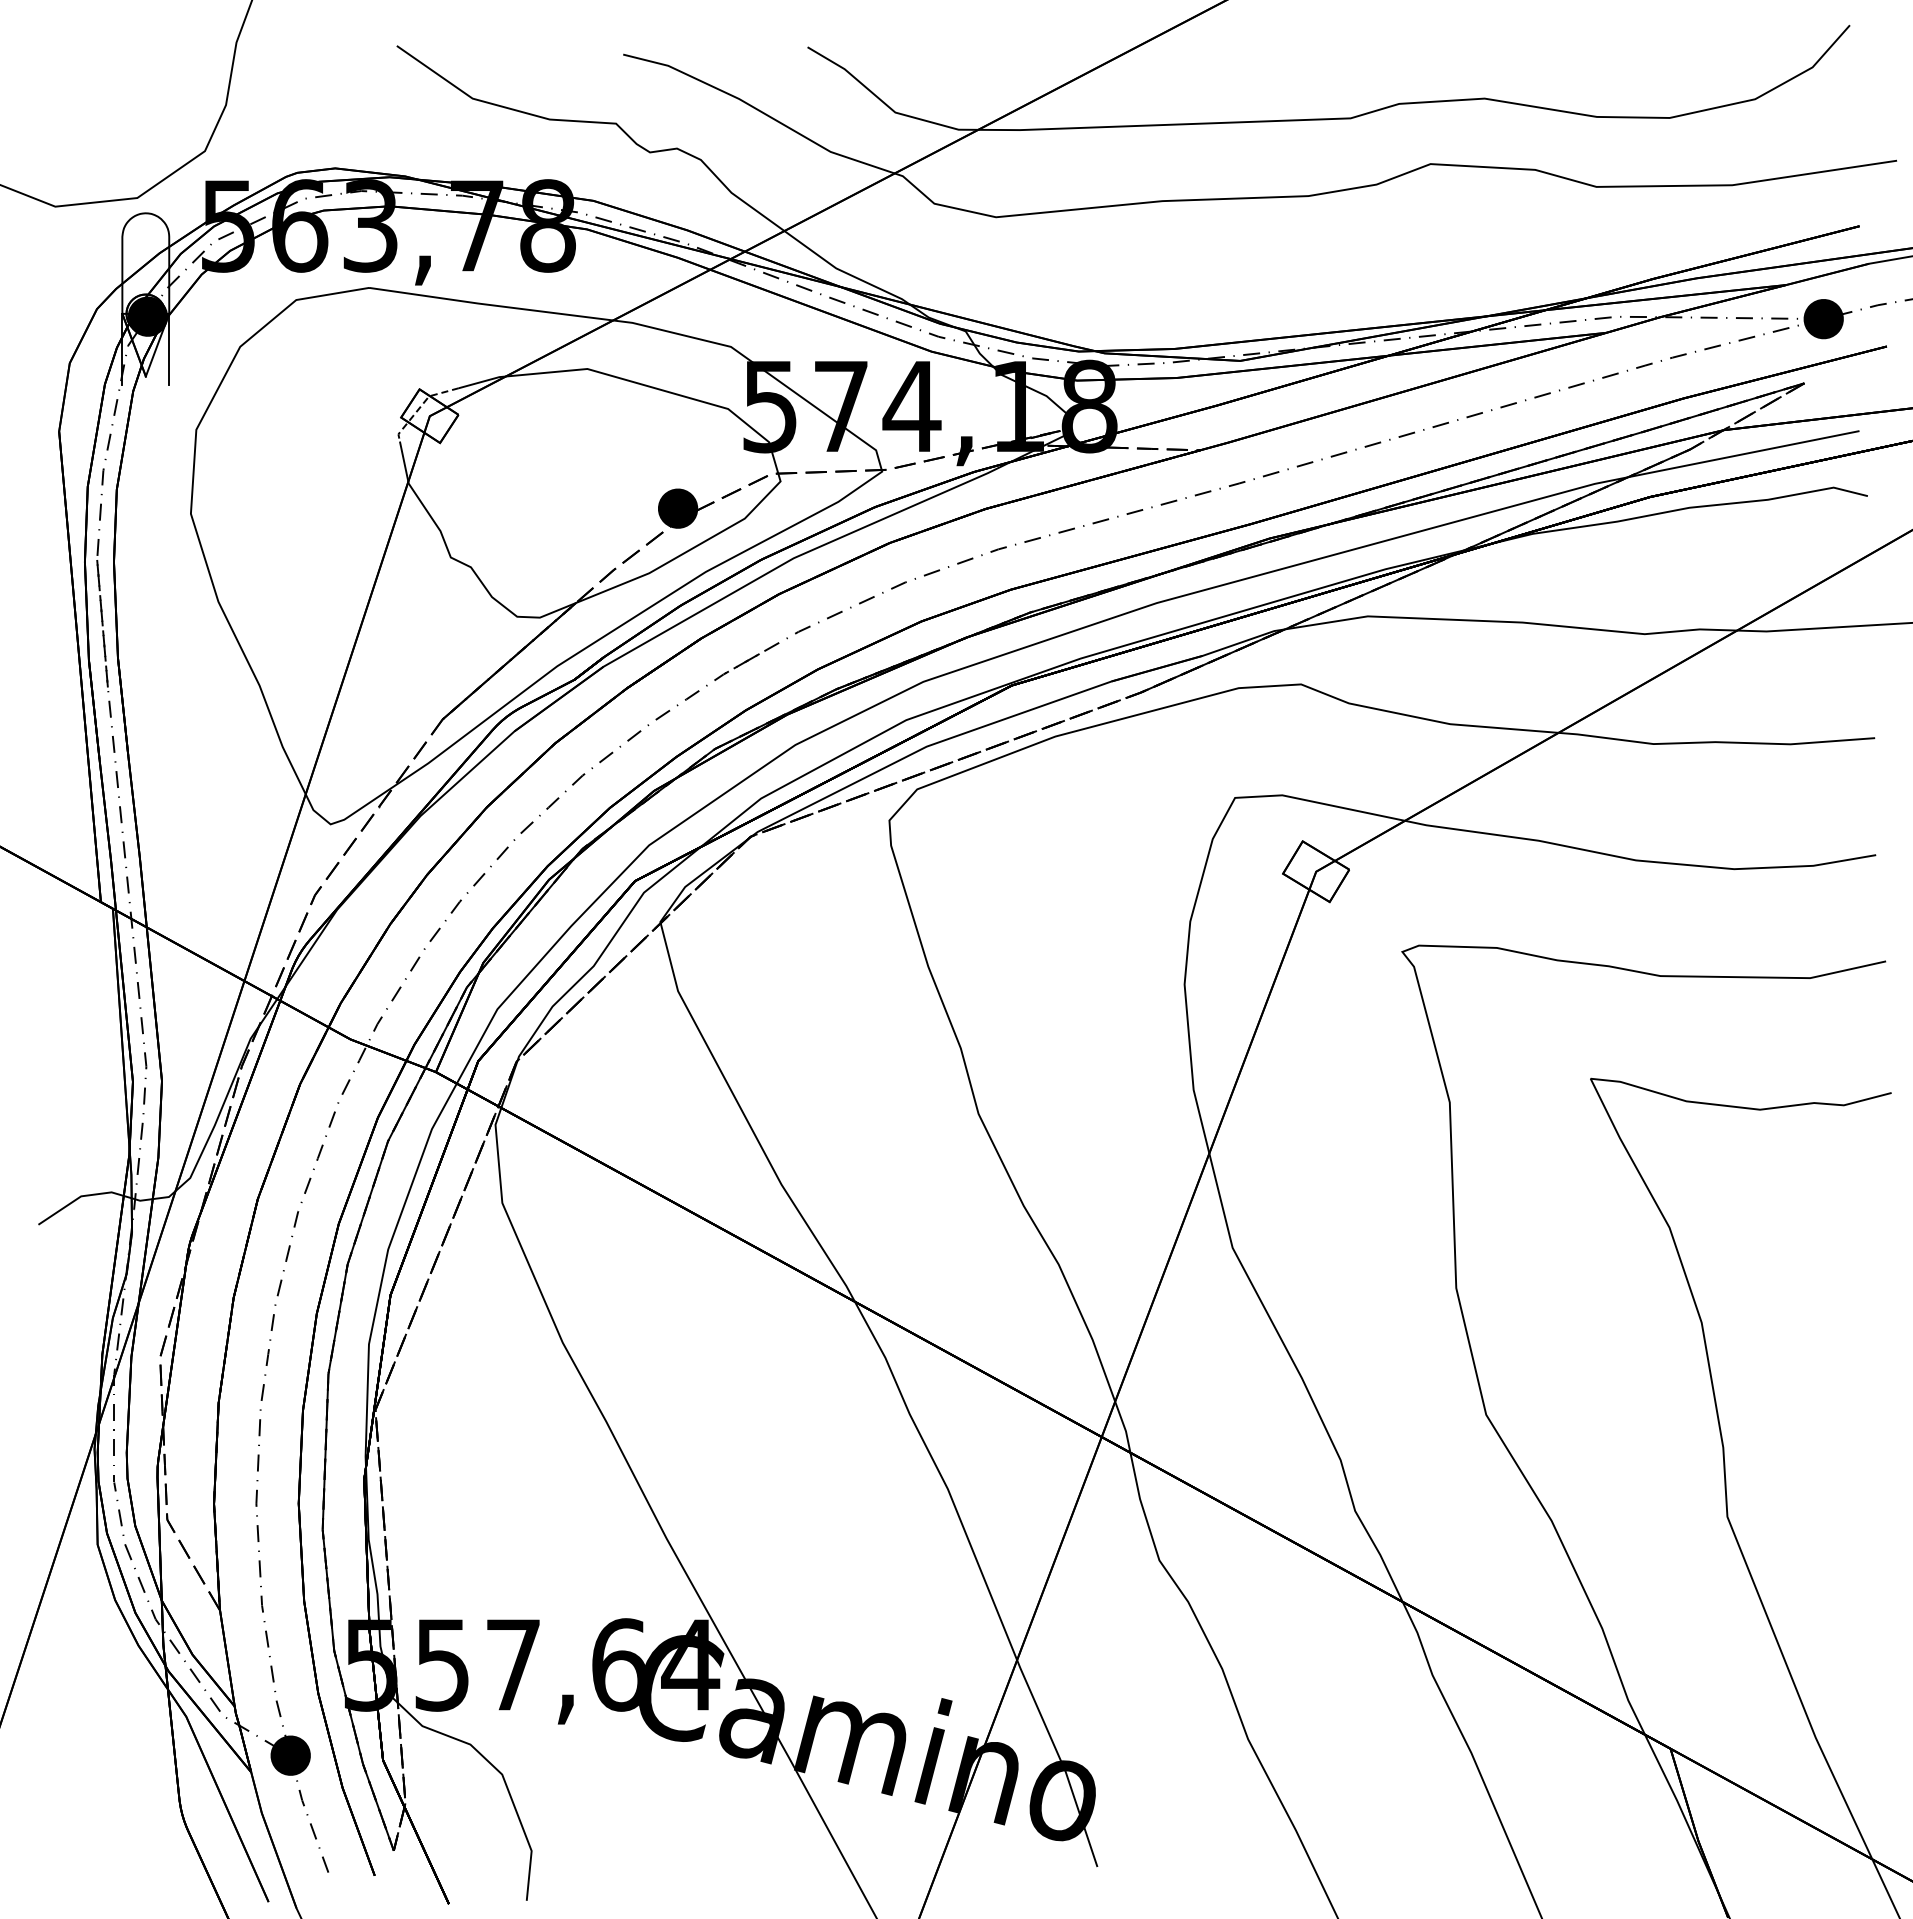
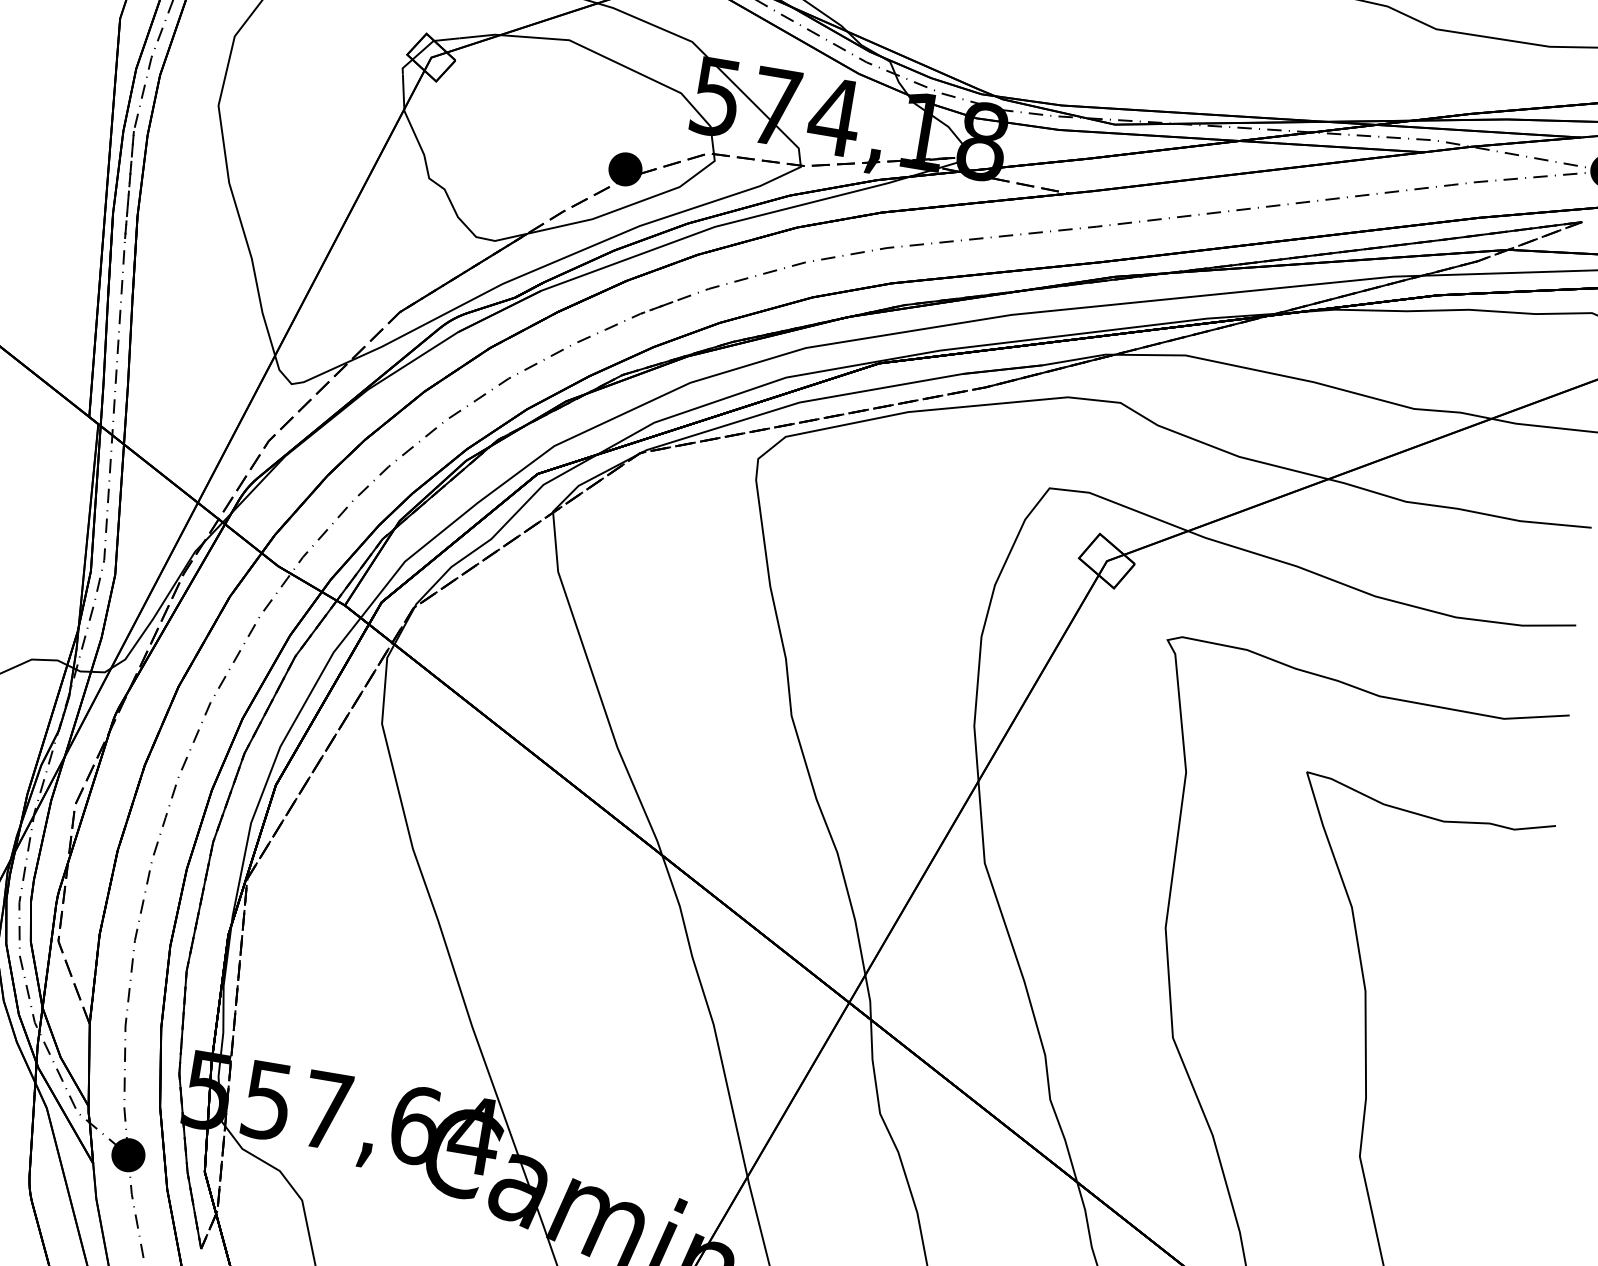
line: (420, 406) -> (424, 48), dashed -> solid

